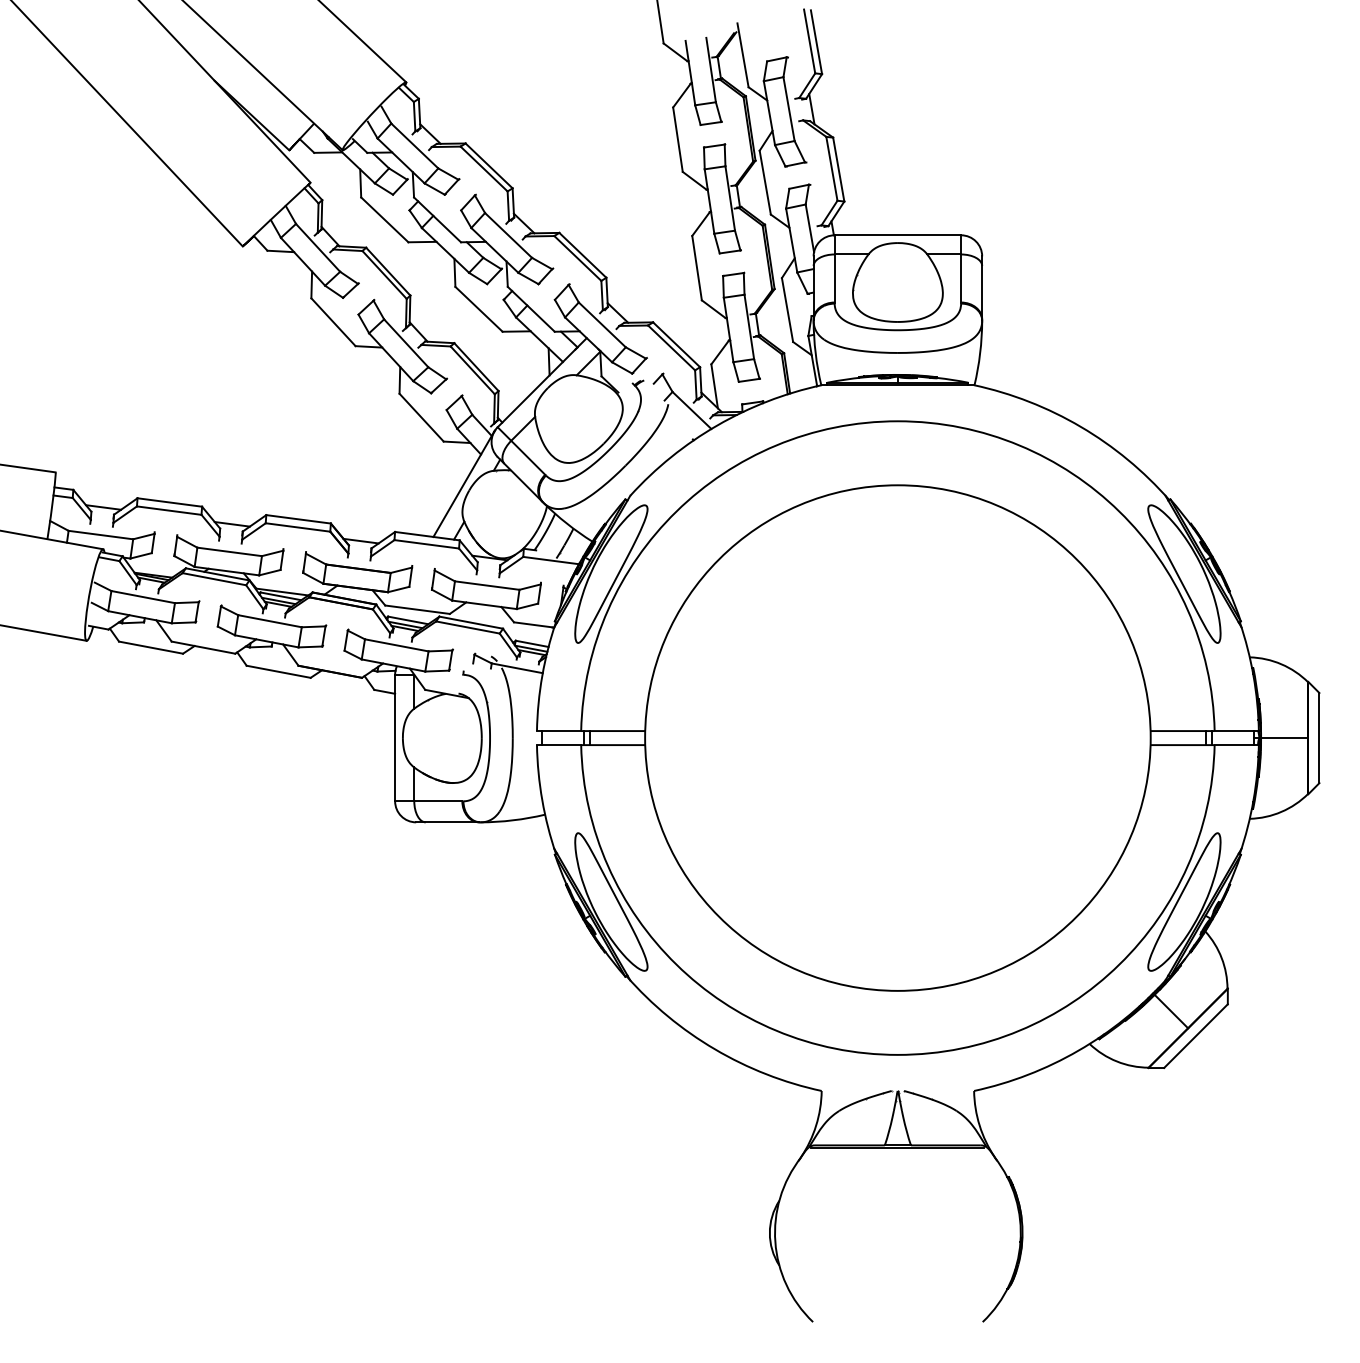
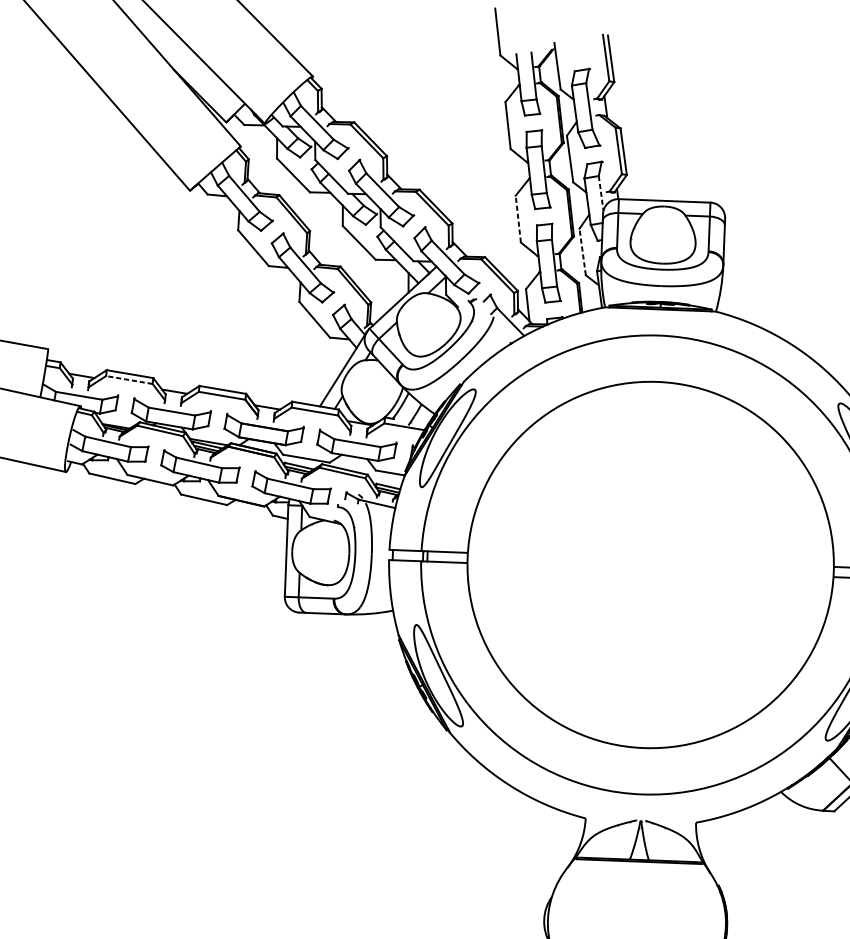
line: (809, 228) -> (600, 193), solid -> dashed
line: (697, 268) -> (518, 219), solid -> dashed
line: (787, 309) -> (582, 251), solid -> dashed
line: (169, 510) -> (129, 379), solid -> dashed

